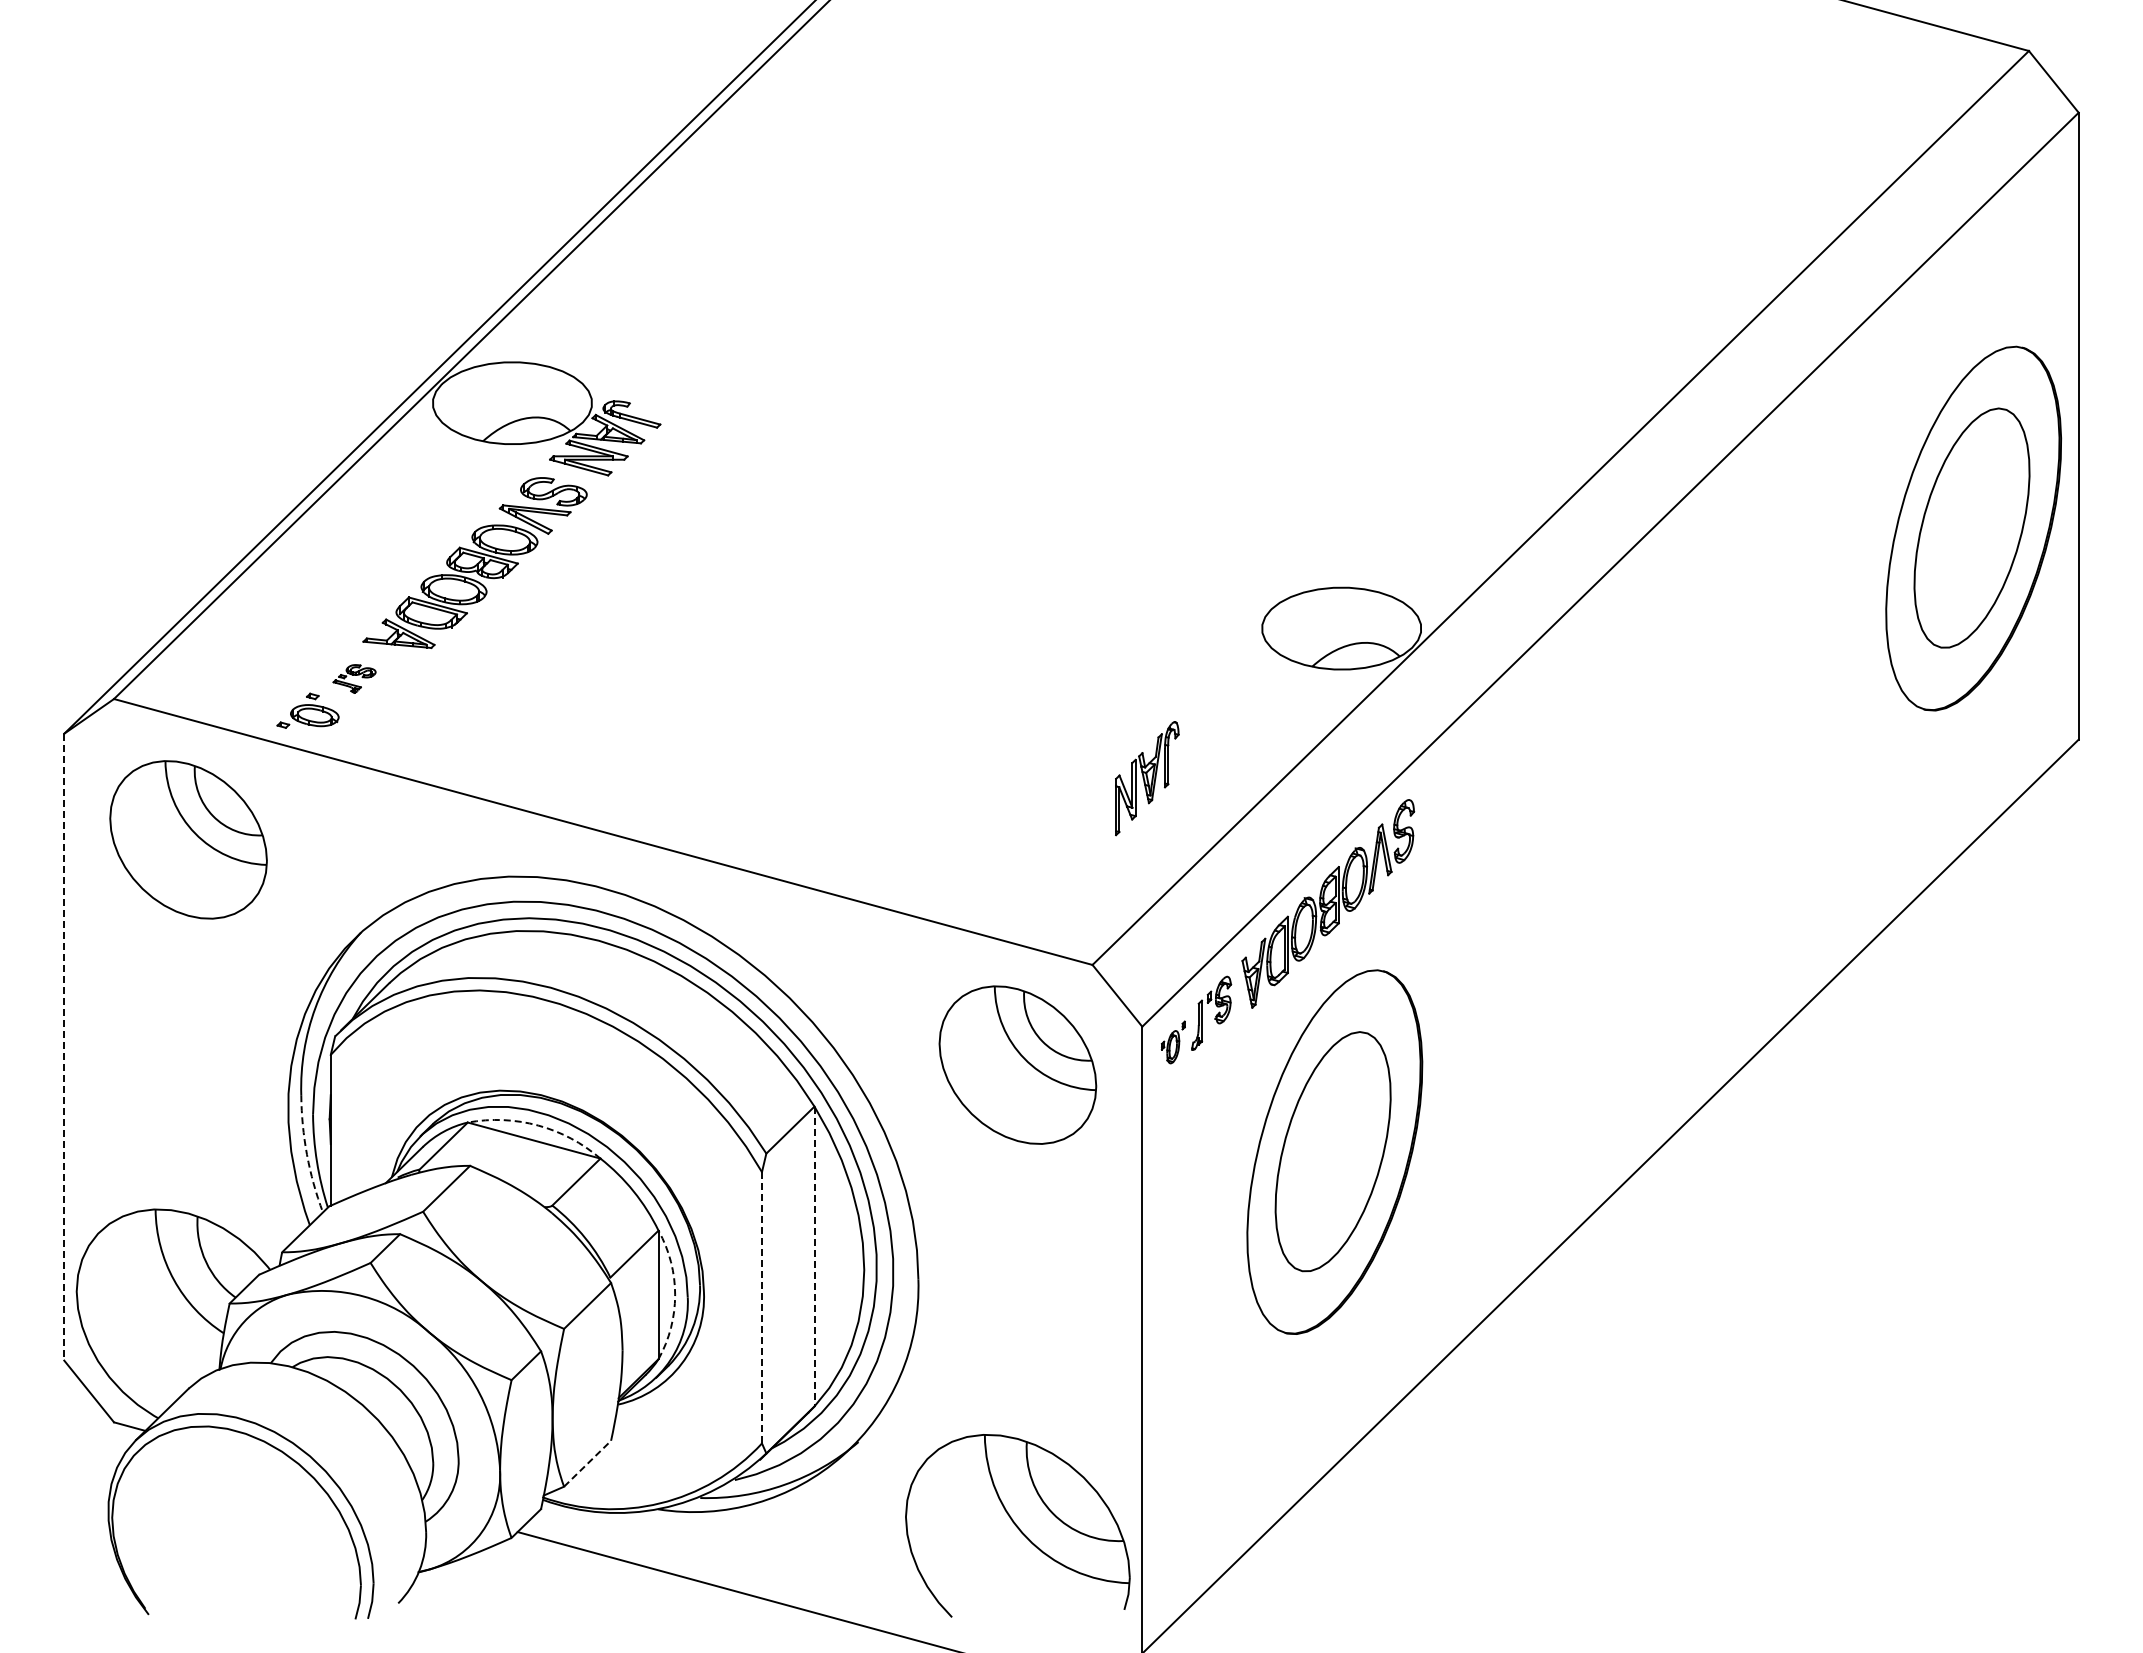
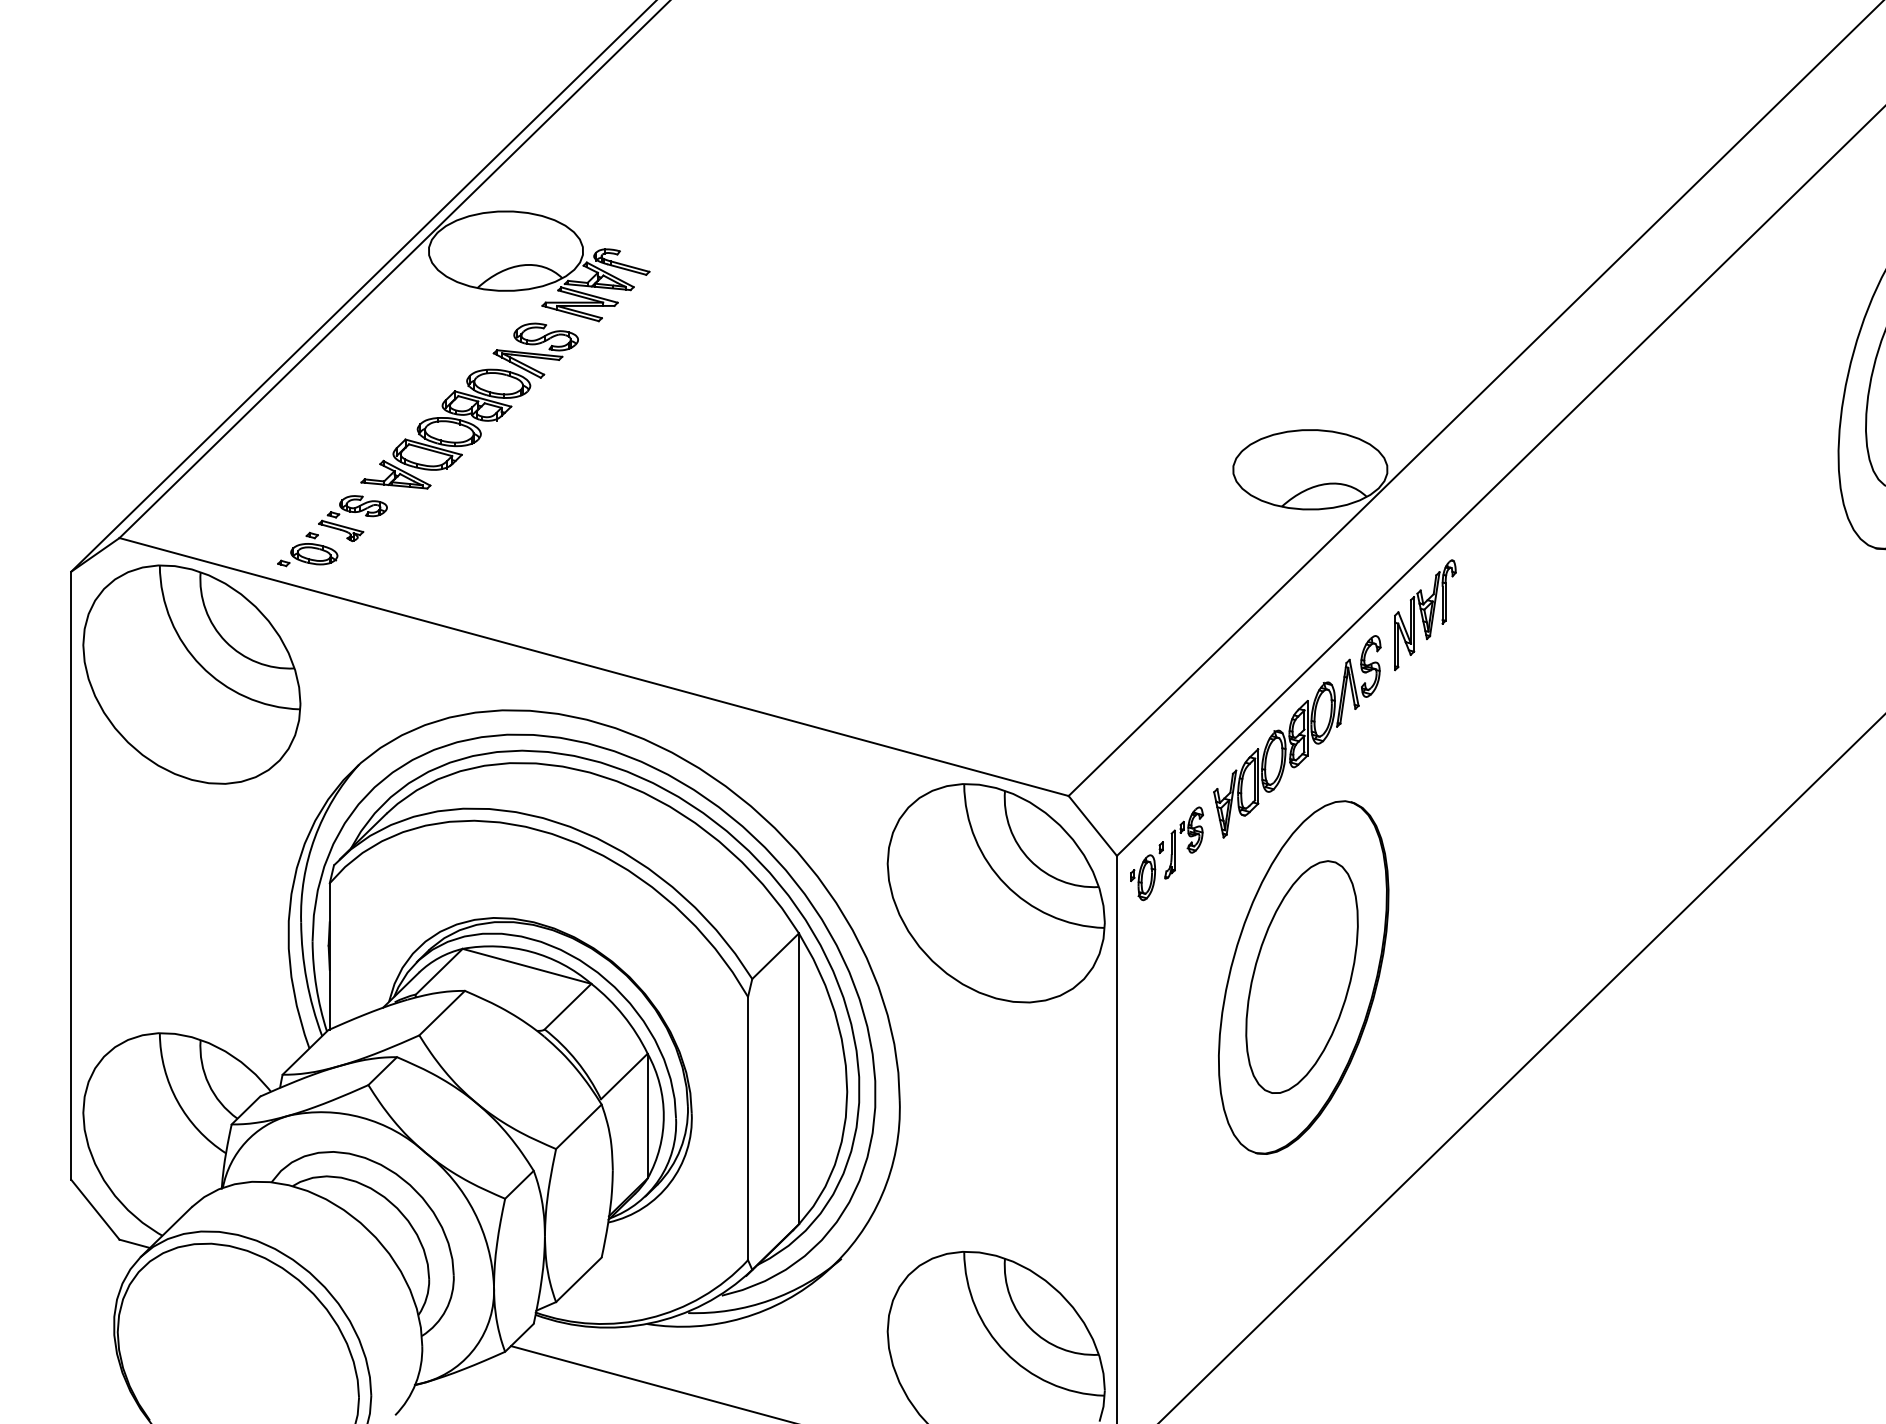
part: (354, 678) -> (352, 518), size x1.67
part: (1147, 778) -> (1425, 615), moved
part: (188, 839) -> (191, 674), size x1.43
part: (1173, 1042) -> (1147, 871), size x1.43
line: (64, 1047) -> (71, 876), dashed -> solid
part: (1017, 1064) -> (995, 892), size x1.43
arc: (538, 1125) -> (531, 951), dashed -> solid
arc: (307, 1154) -> (307, 979), dashed -> solid
line: (814, 1256) -> (798, 1078), dashed -> solid
arc: (675, 1294) -> (664, 1115), dashed -> solid
line: (762, 1307) -> (748, 1128), dashed -> solid
line: (587, 1463) -> (578, 1279), dashed -> solid

